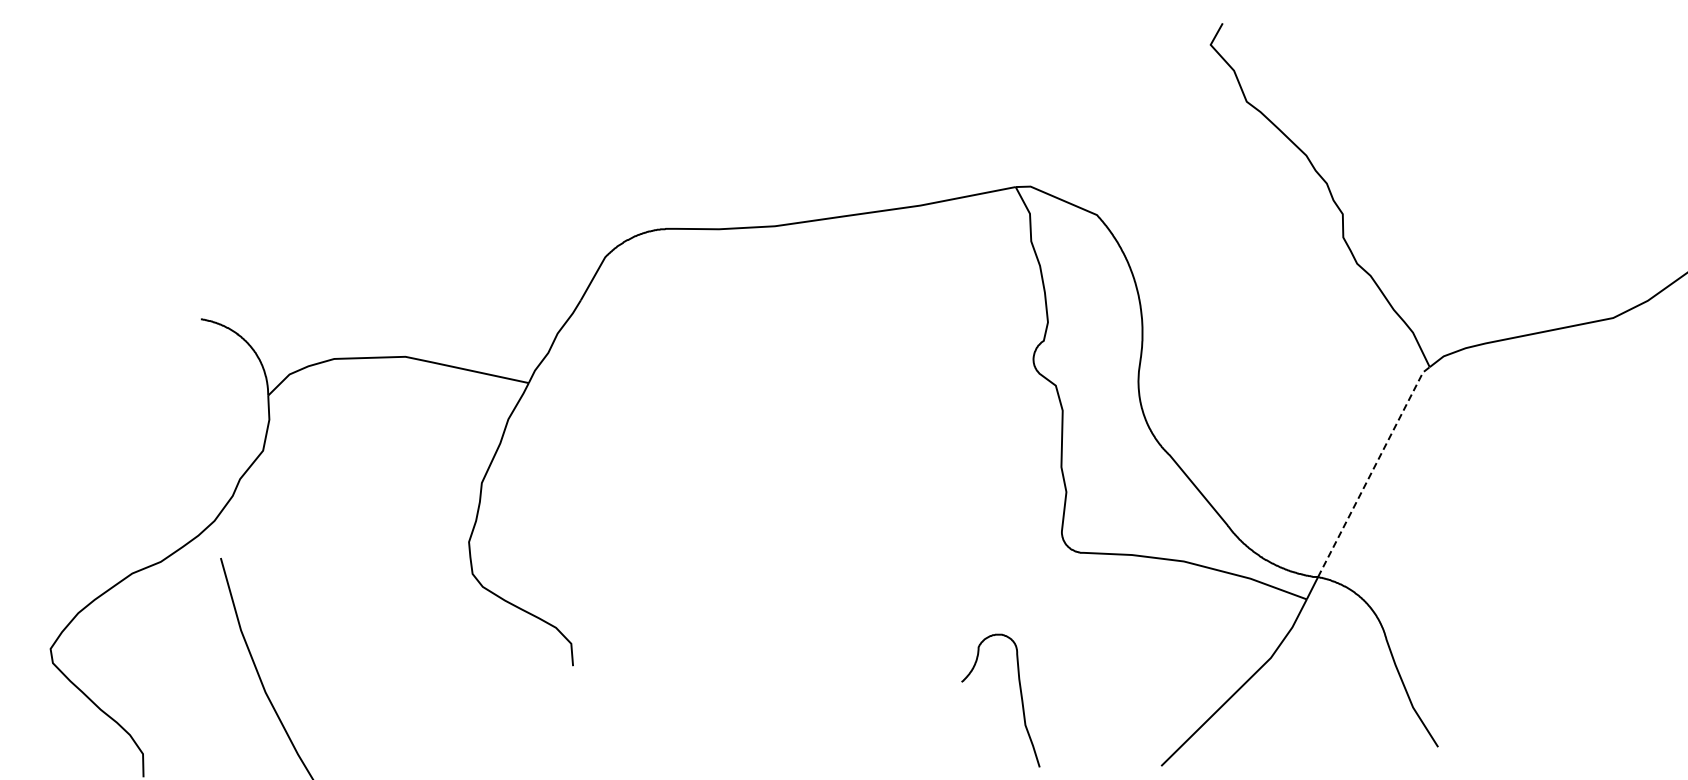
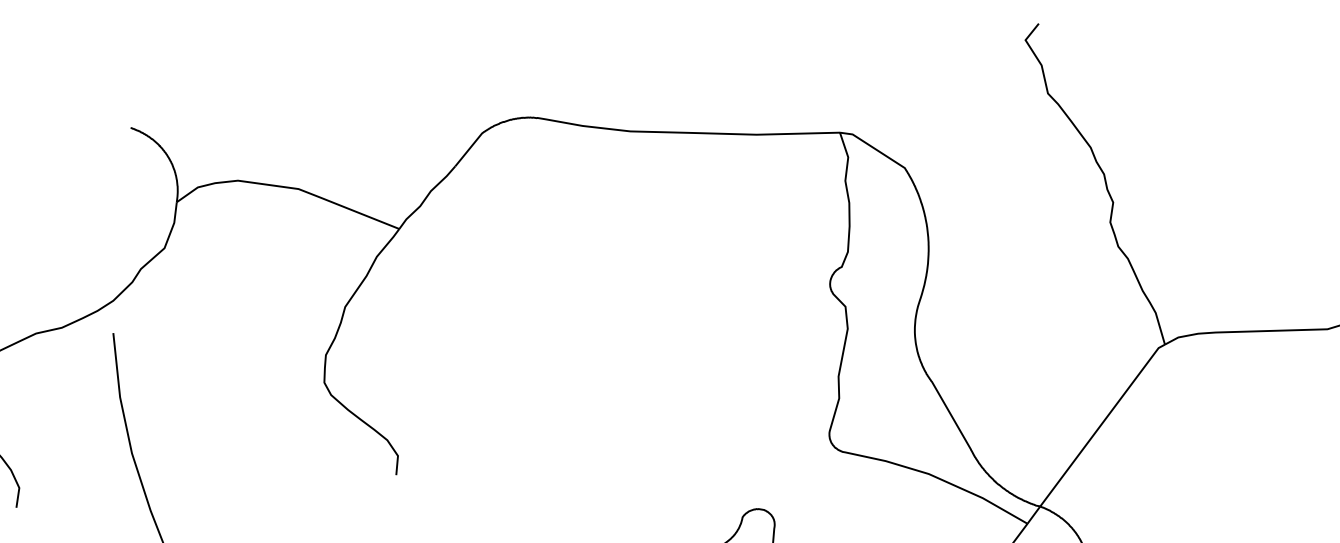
line: (1373, 469) -> (1102, 423), dashed -> solid

